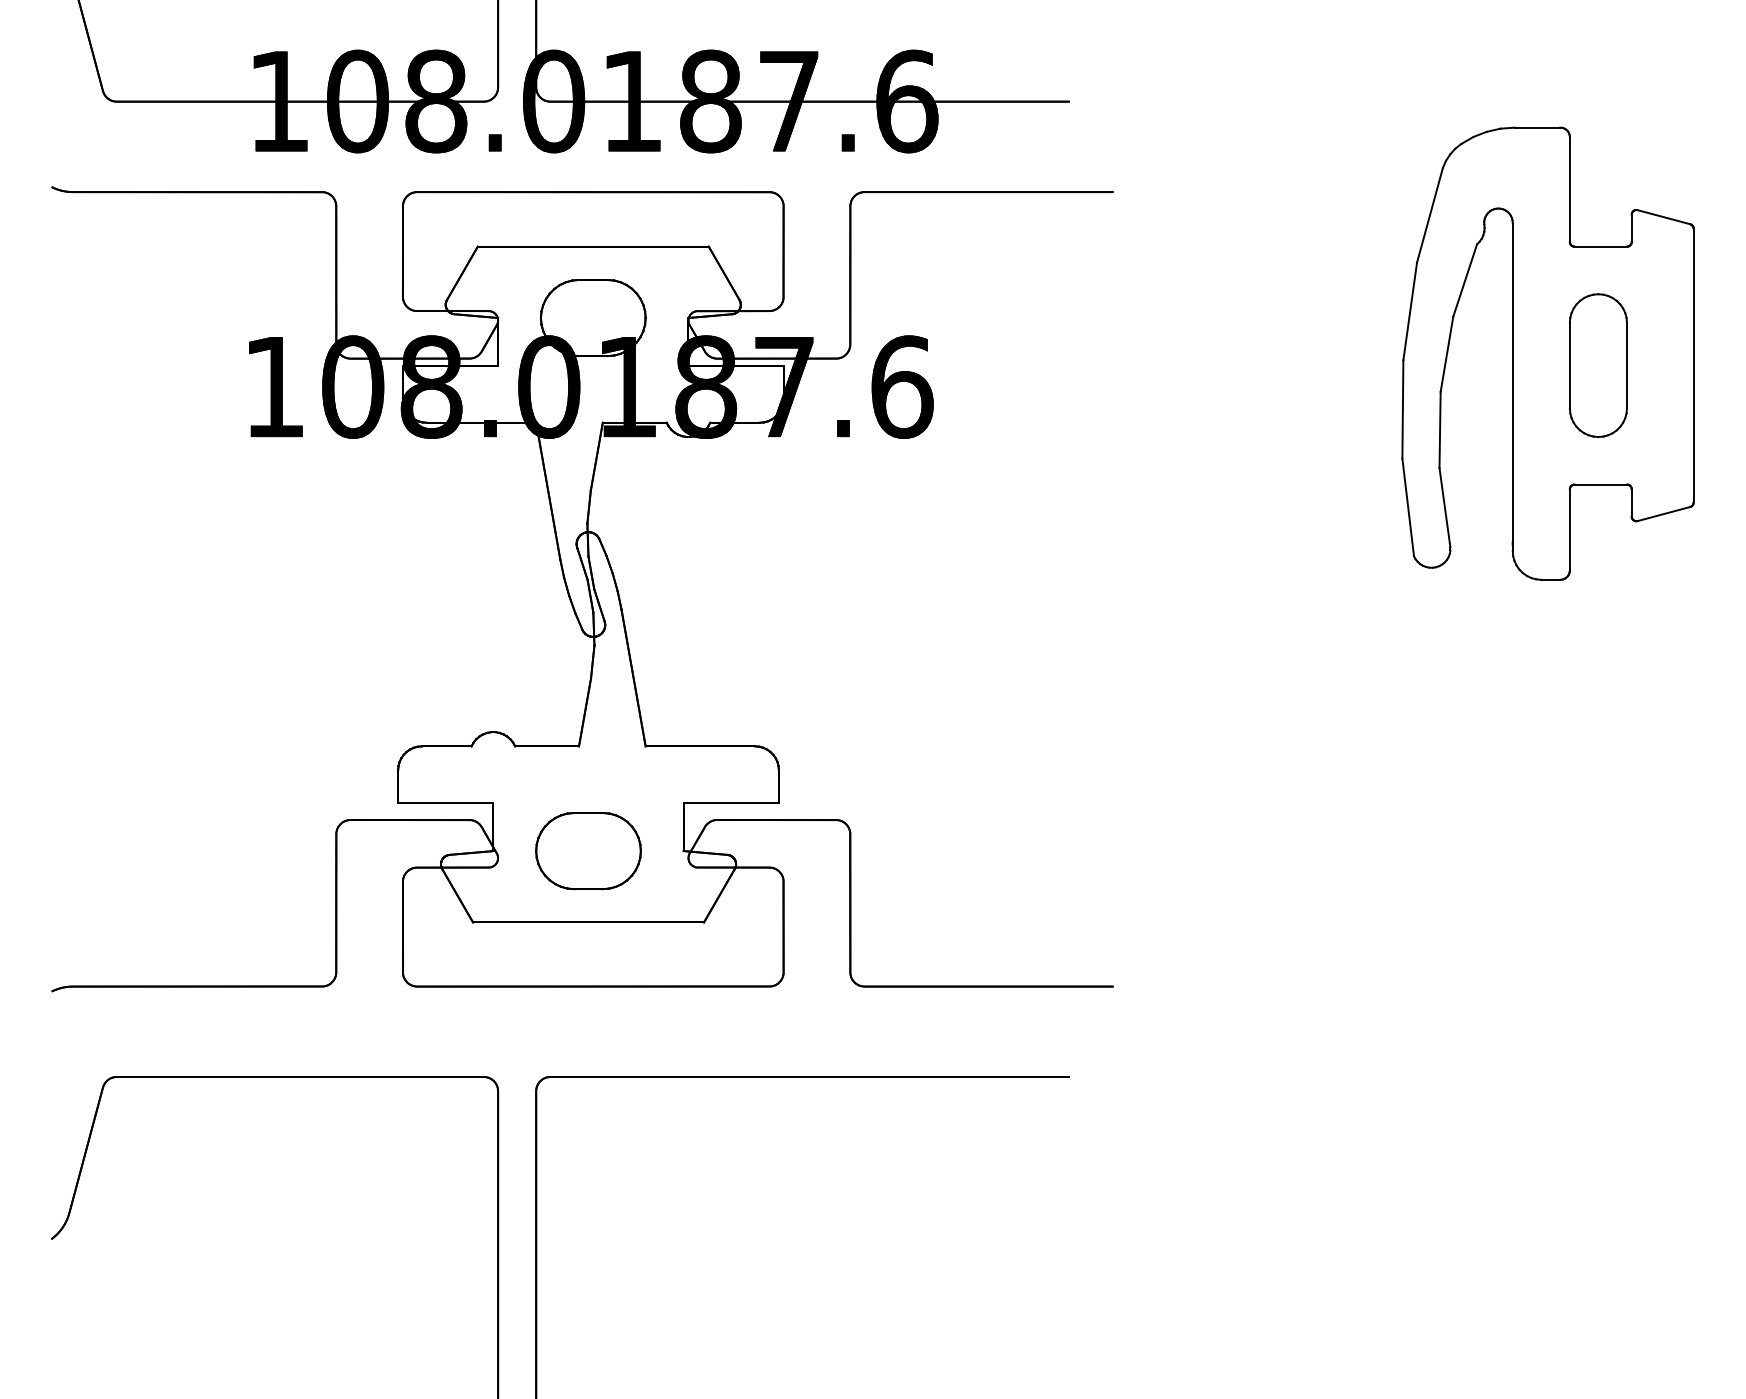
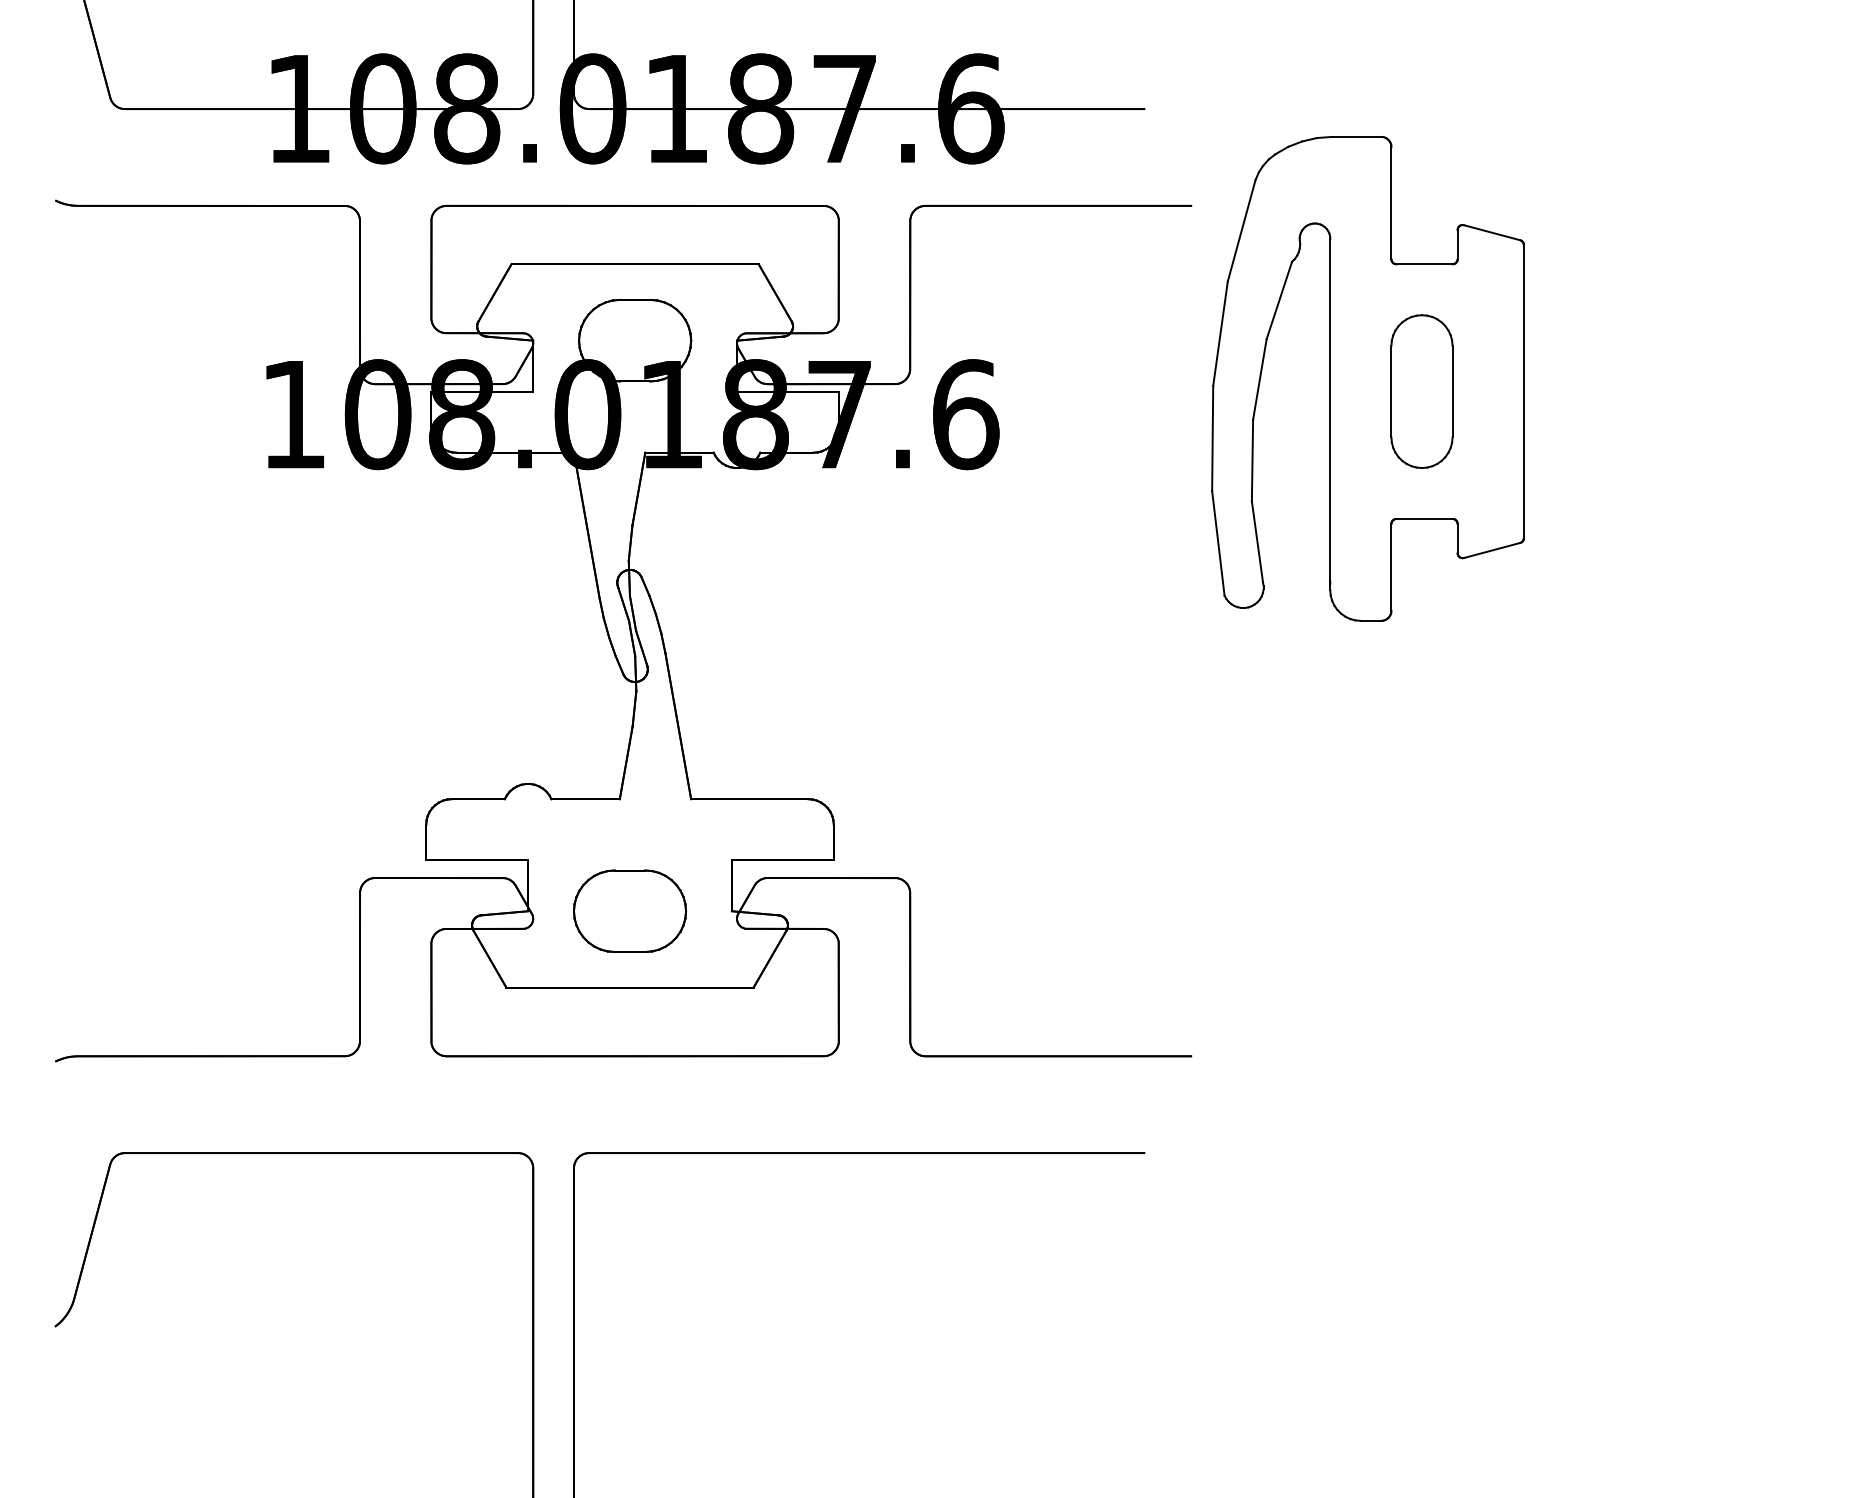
part: (1547, 353) -> (1367, 378), moved

